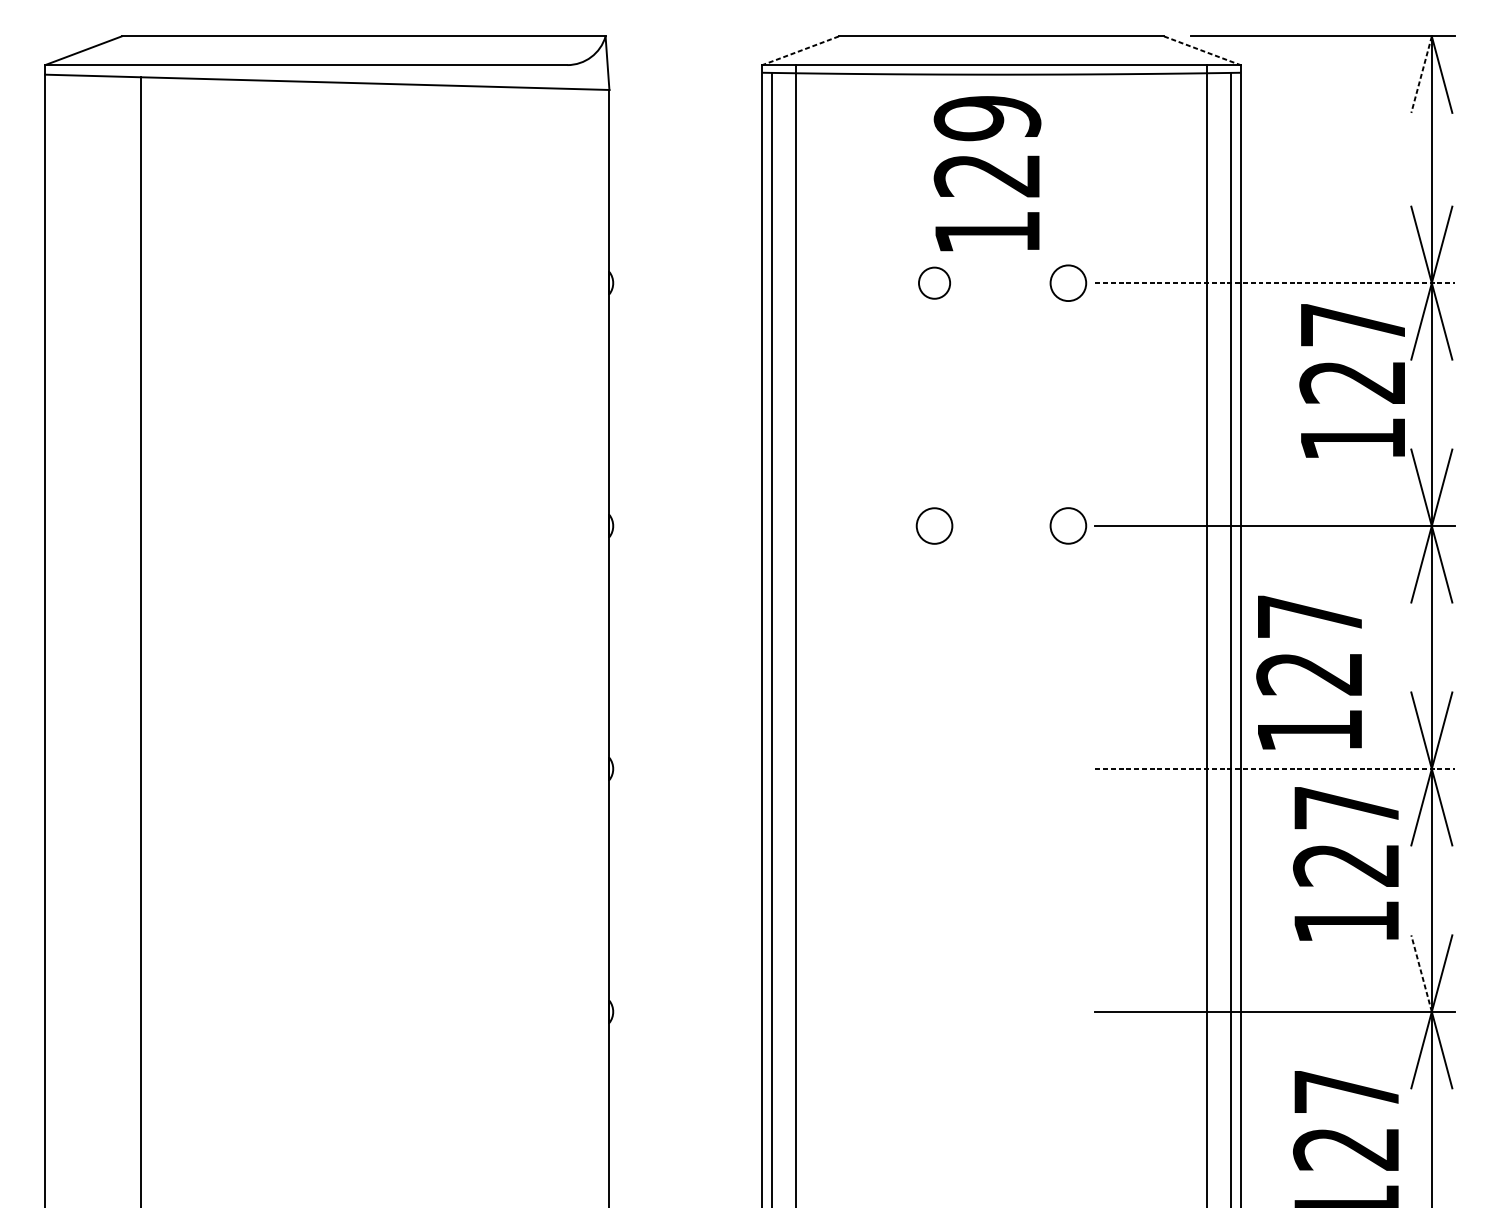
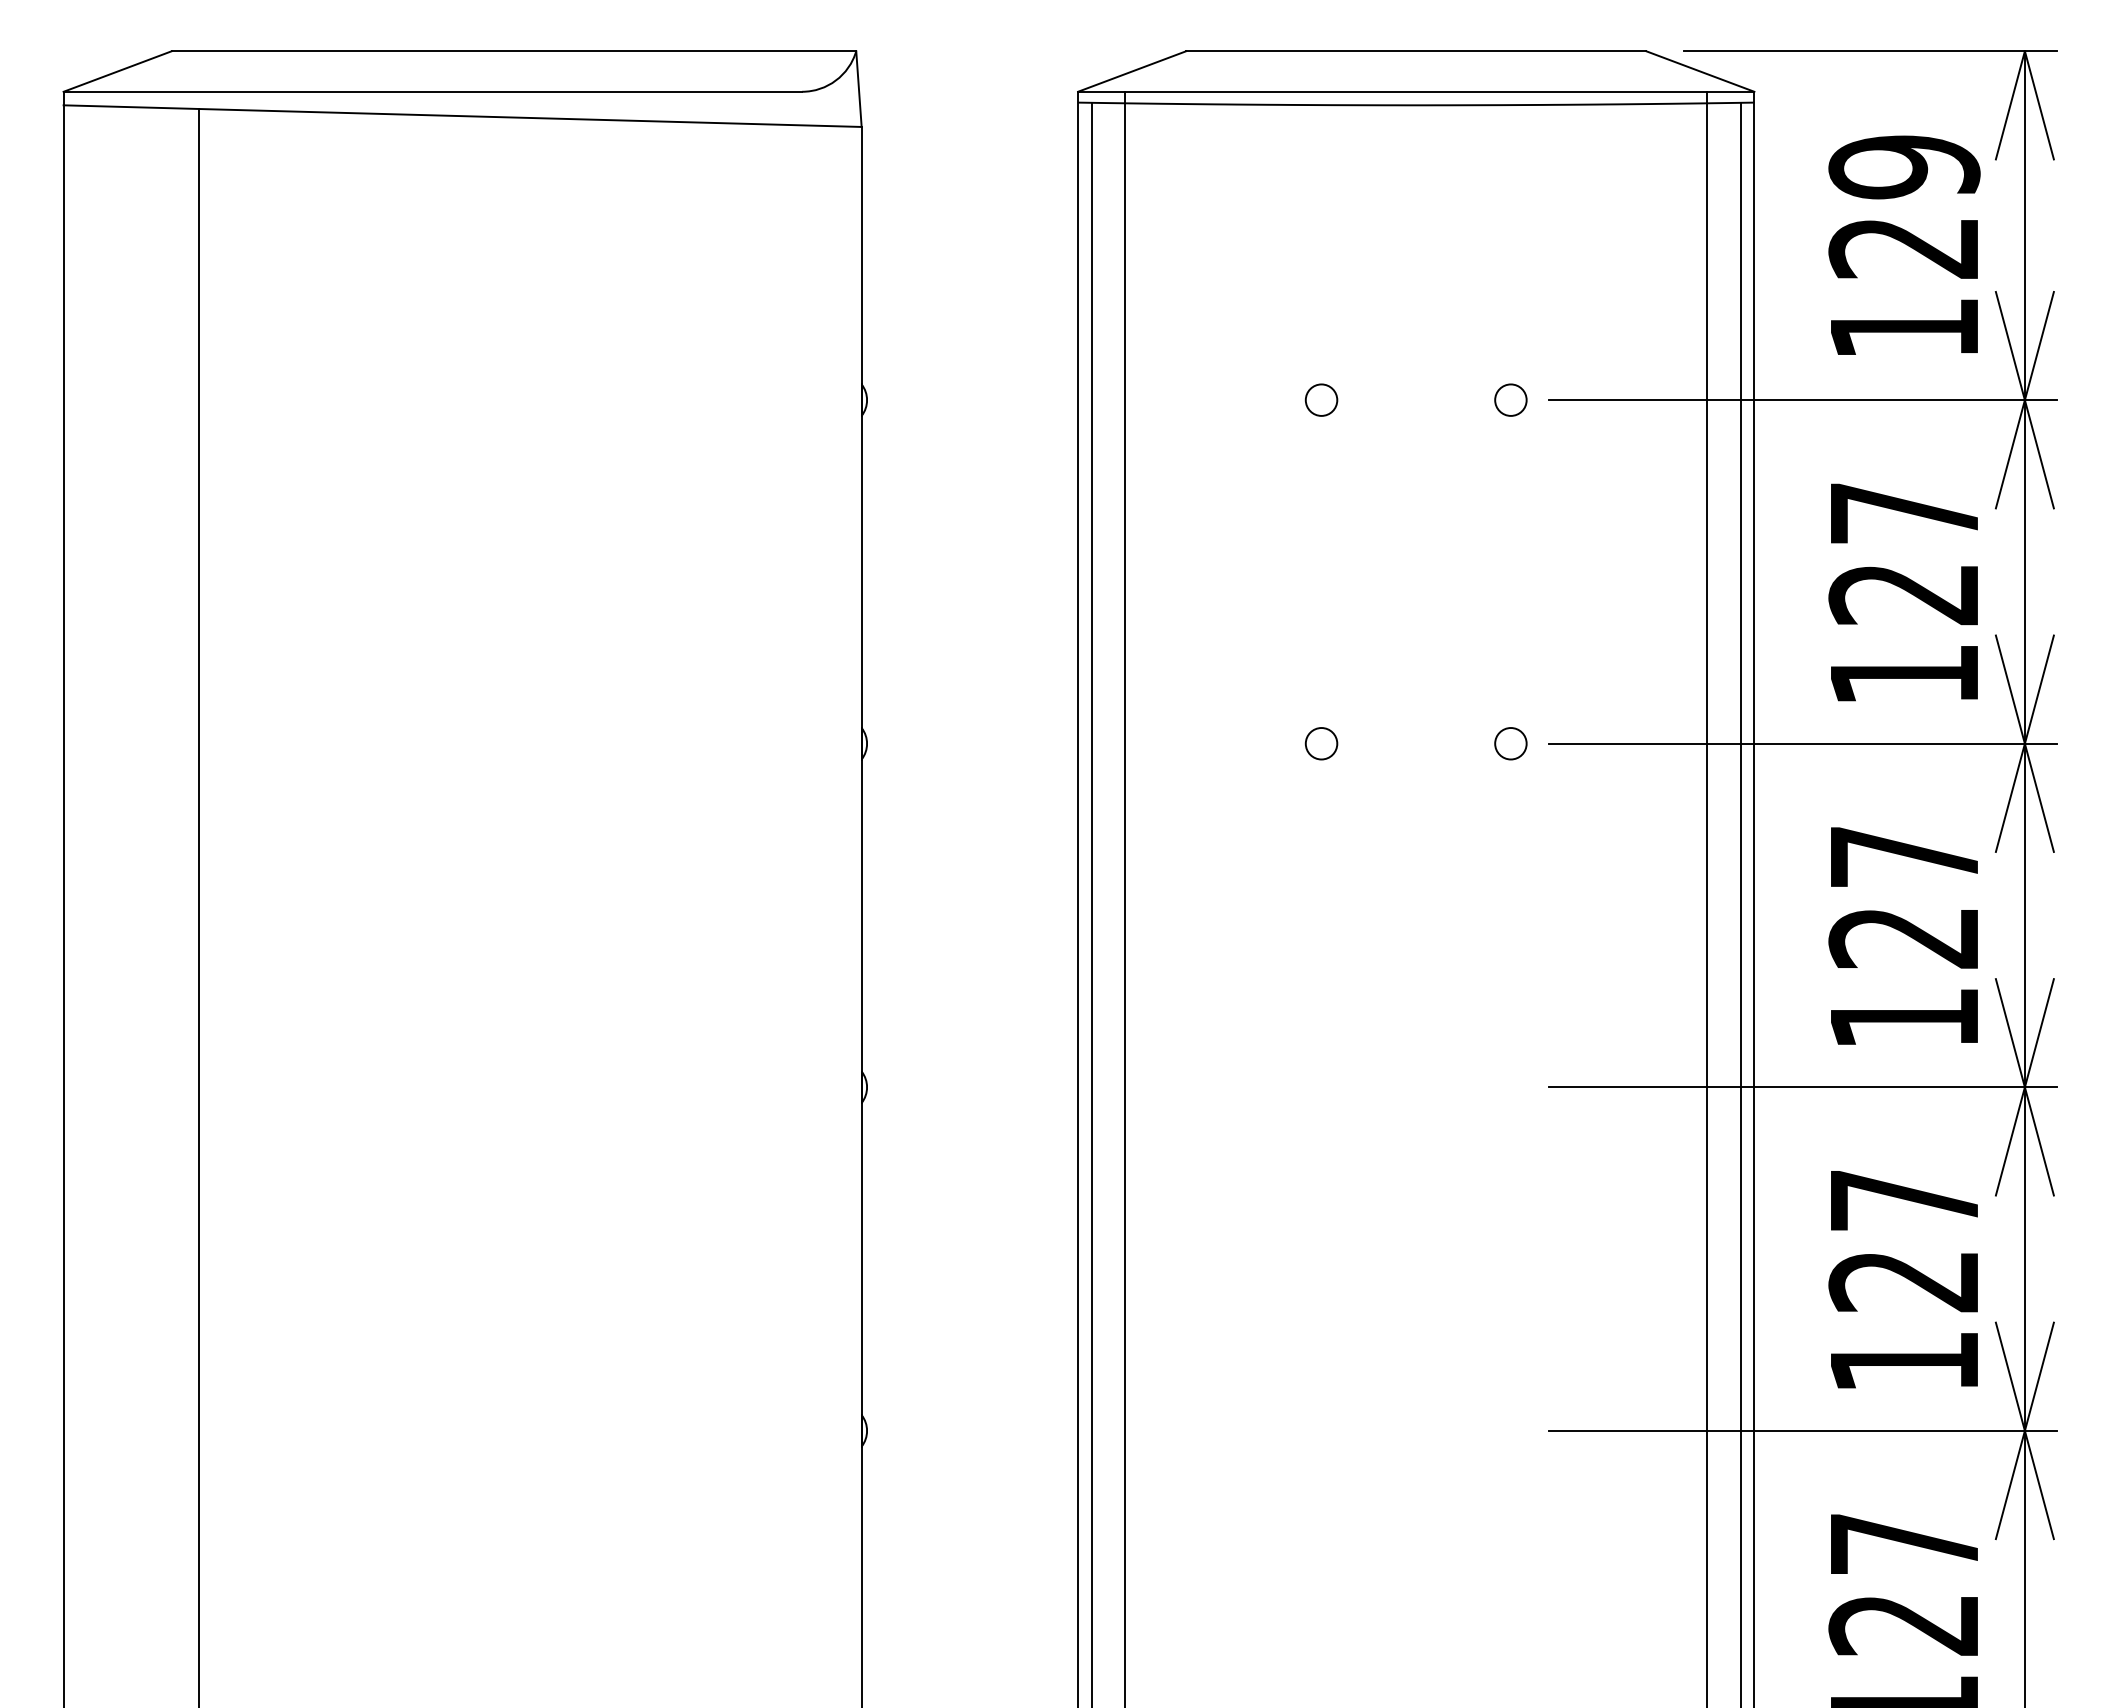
line: (800, 50) -> (1132, 71), dashed -> solid
line: (1202, 50) -> (1700, 71), dashed -> solid
line: (1421, 74) -> (2010, 105), dashed -> solid
text: (987, 173) -> (1904, 244), moved
circle: (934, 282) -> (1321, 399), size x0.71
circle: (1068, 282) -> (1510, 399), size x0.62
line: (1275, 283) -> (1803, 400), dashed -> solid
text: (1351, 380) -> (1902, 592), moved
circle: (934, 525) -> (1321, 743), size x0.62
circle: (1068, 525) -> (1510, 743), size x0.62
text: (1308, 672) -> (1902, 935), moved
line: (1275, 769) -> (1803, 1087), dashed -> solid
text: (1345, 863) -> (1902, 1279), moved
line: (1421, 973) -> (2010, 1376), dashed -> solid

